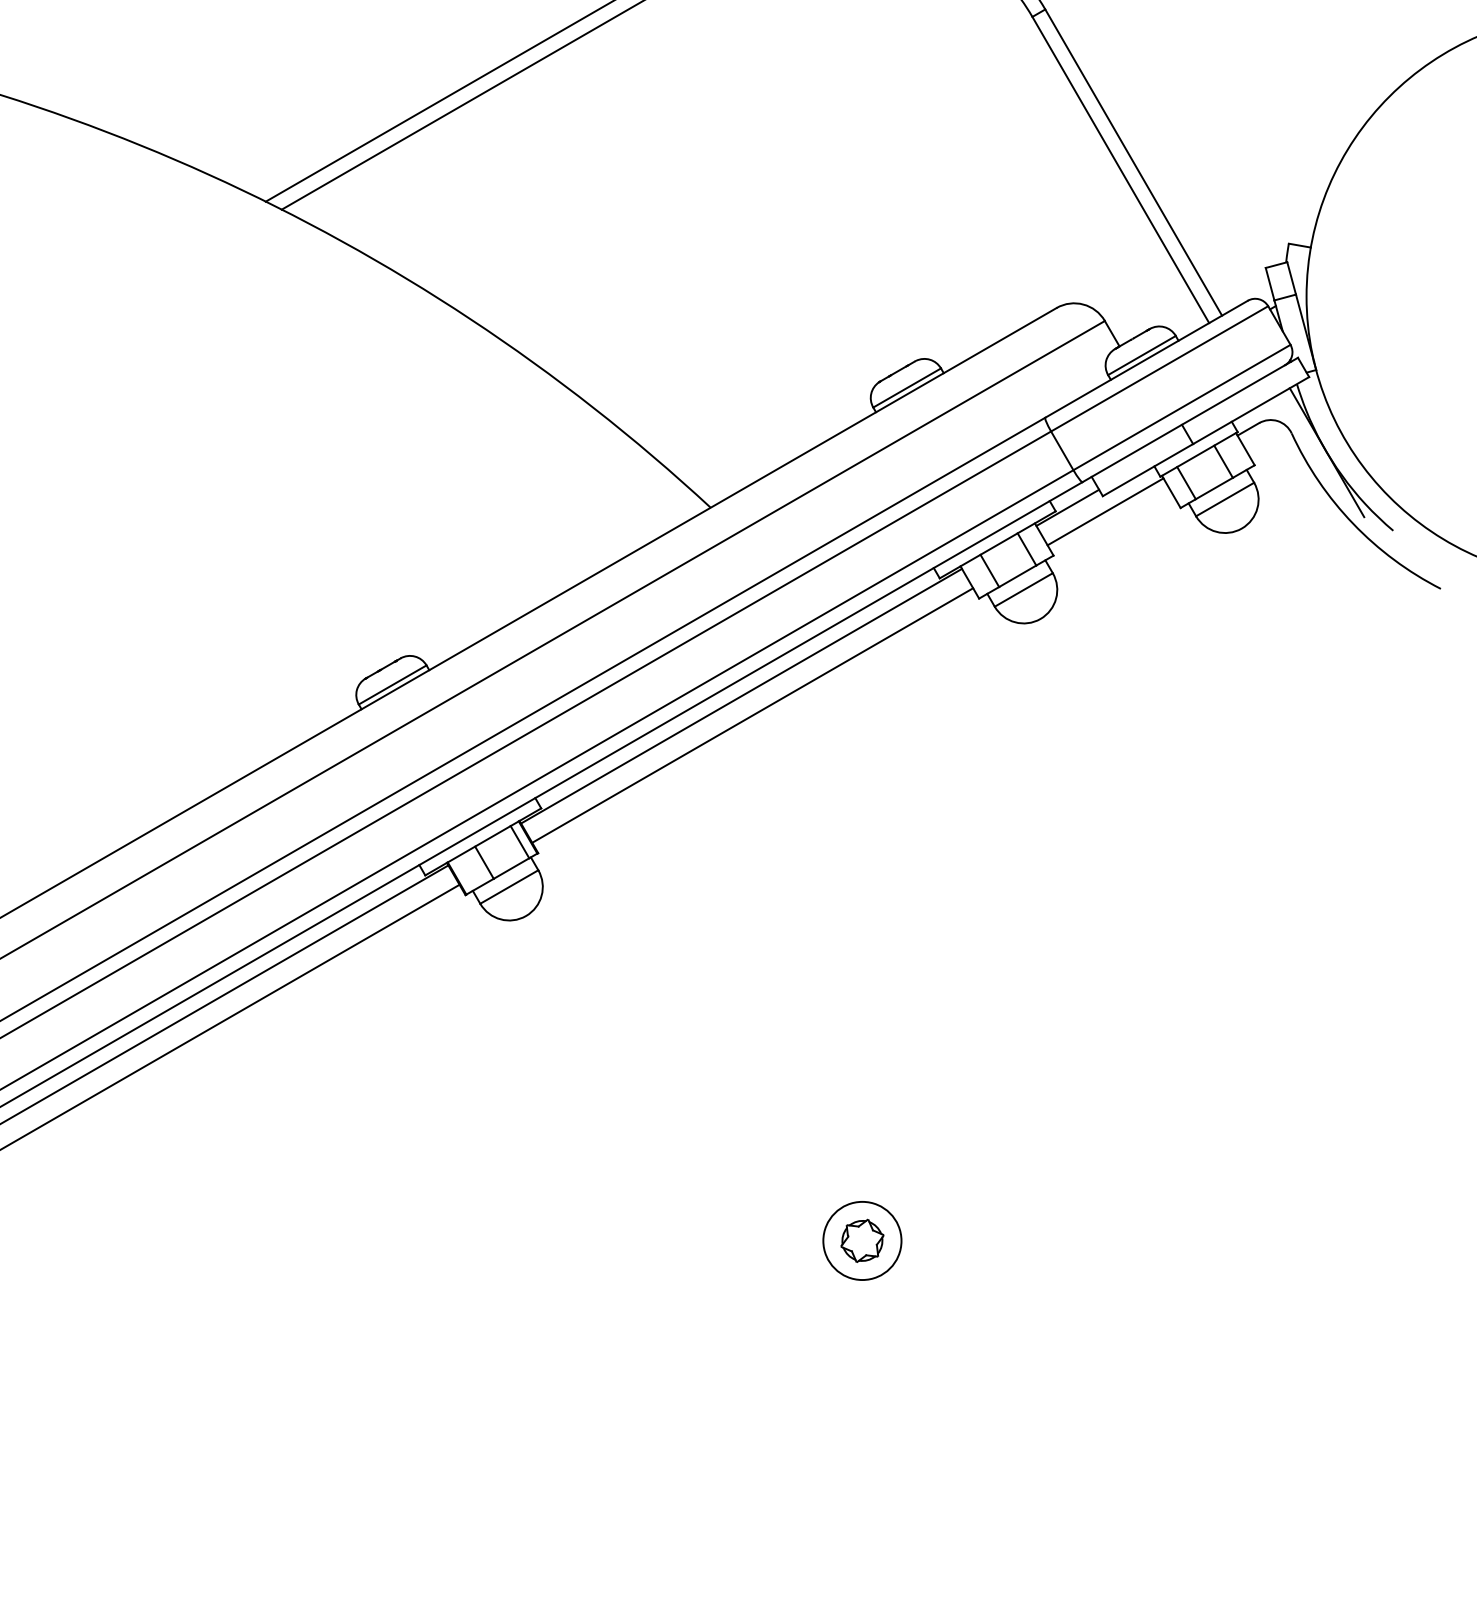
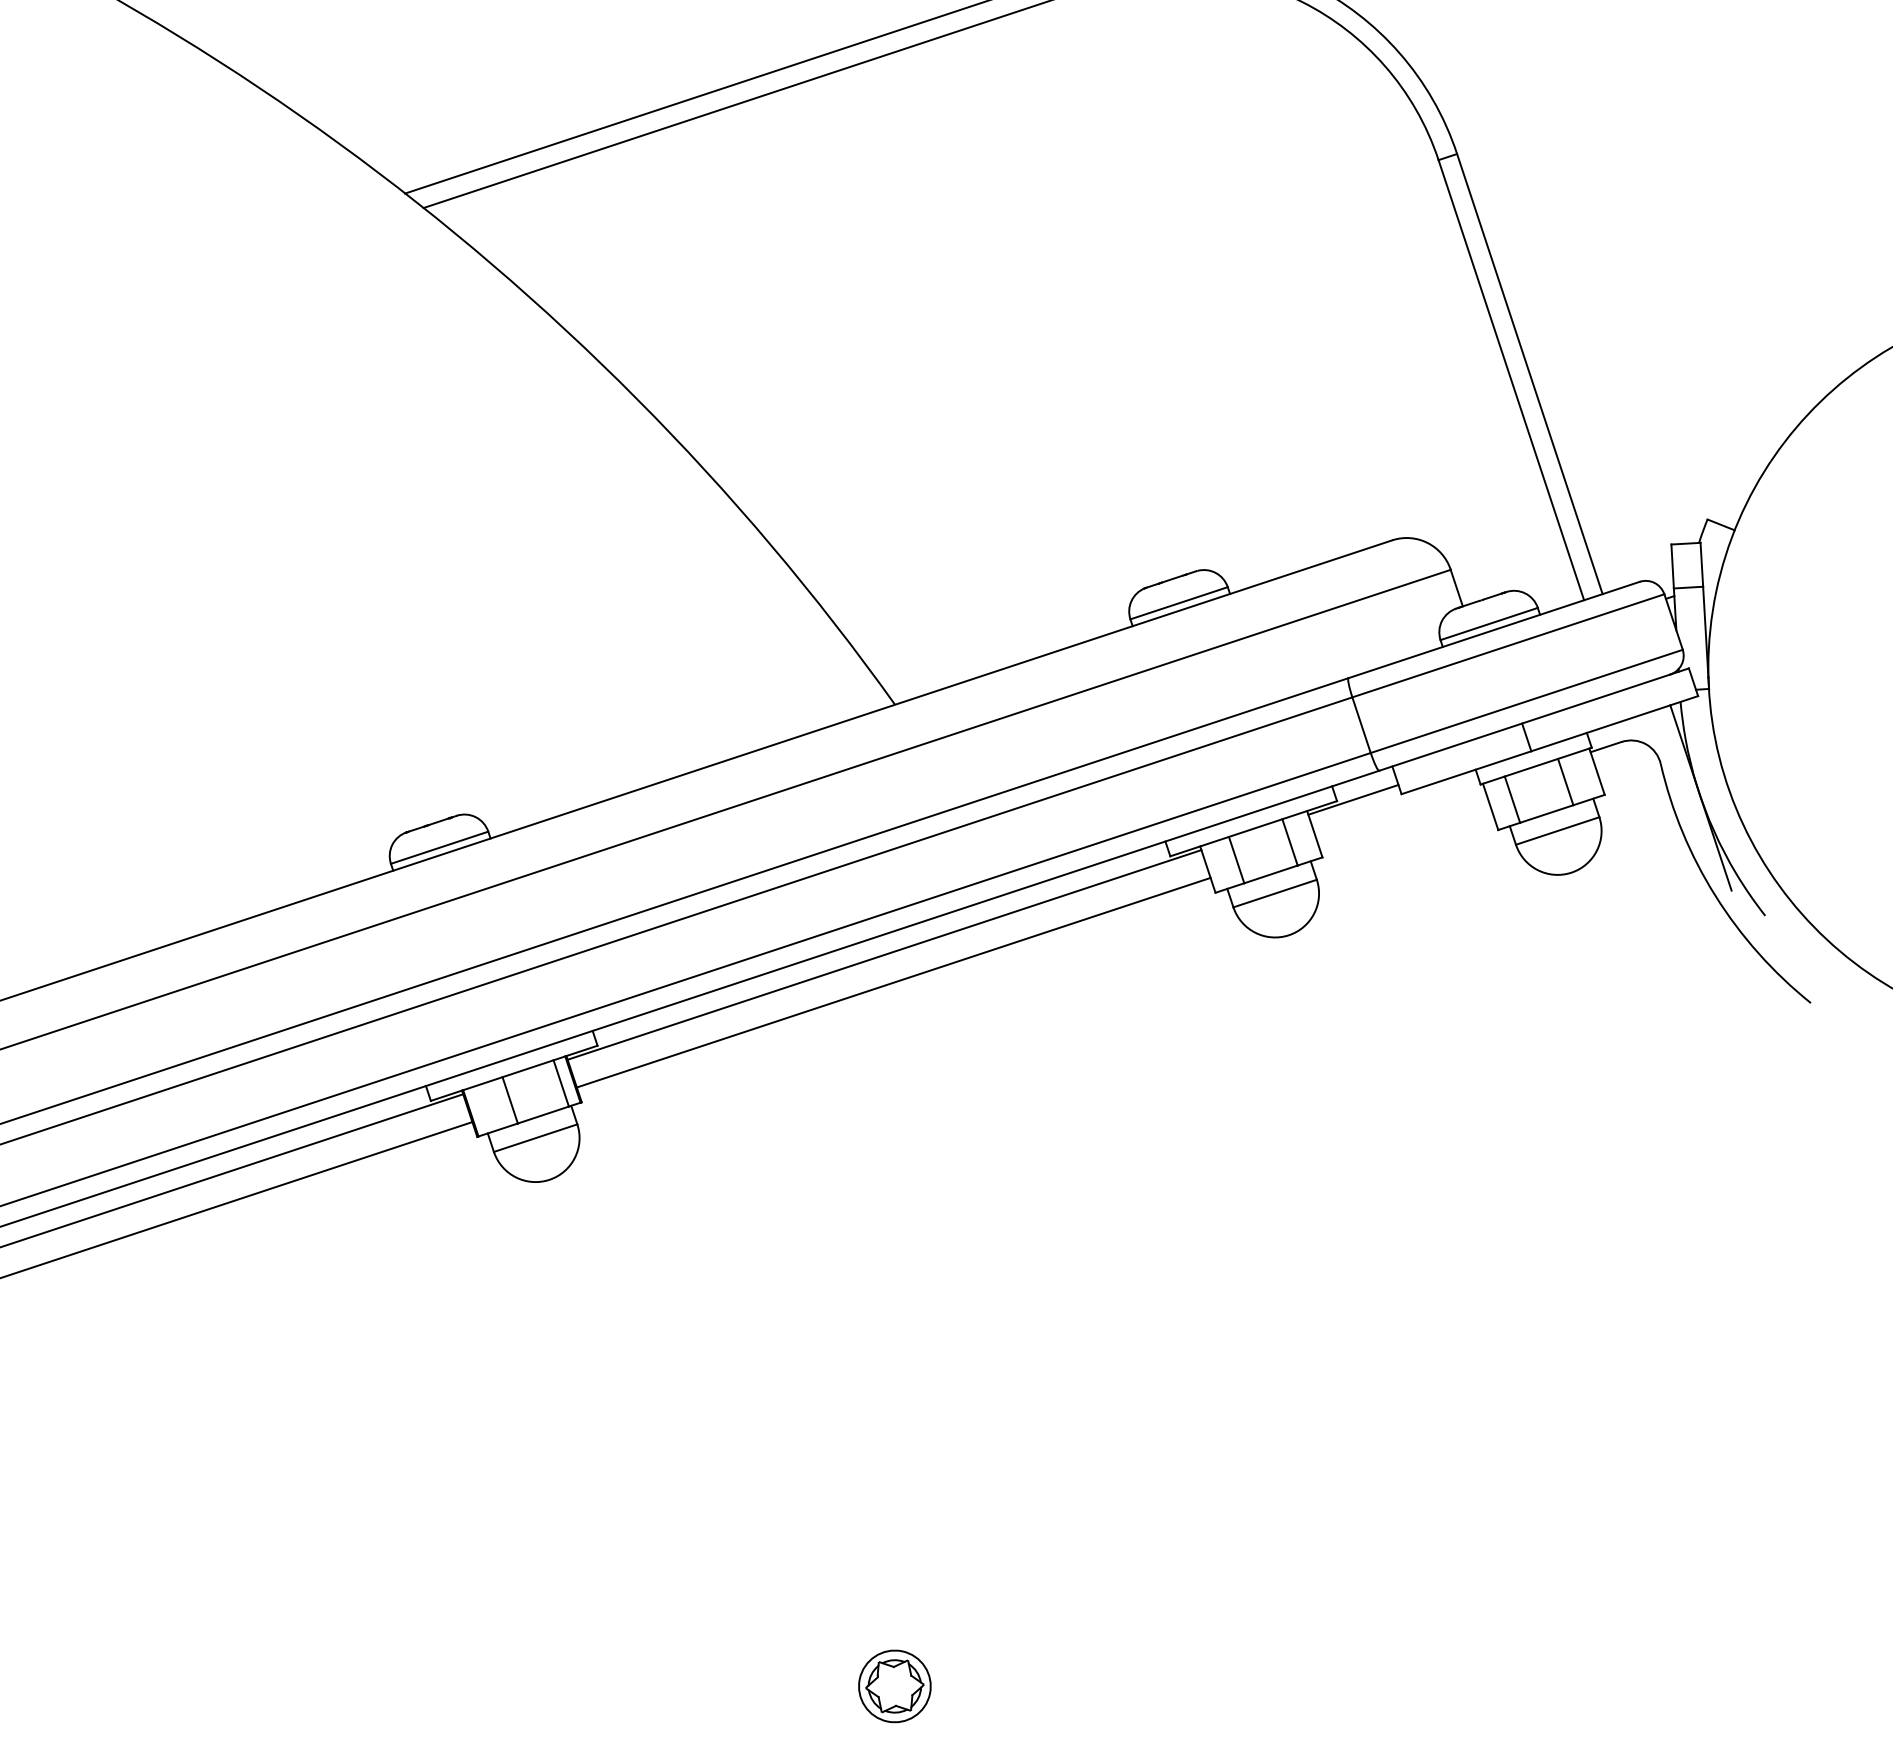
line: (1105, 511) -> (1400, 814), removed
circle: (862, 1240) -> (895, 1685), size x0.7

